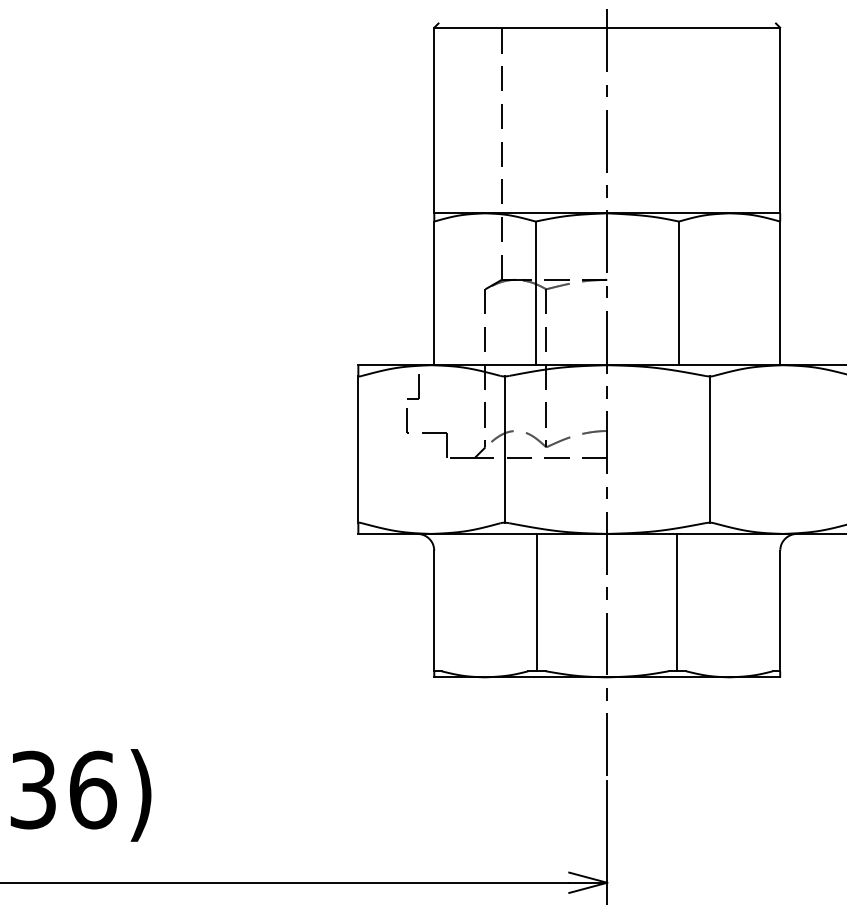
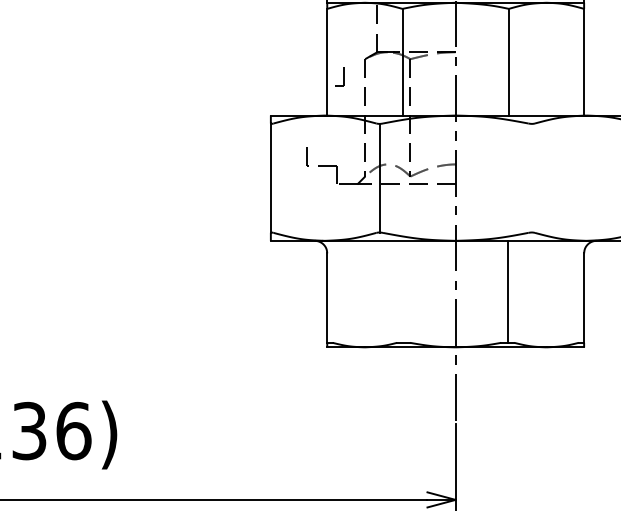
part: (413, 386) -> (340, 76), moved
line: (709, 449) -> (531, 178), removed
line: (537, 602) -> (403, 291), removed

